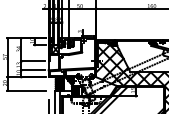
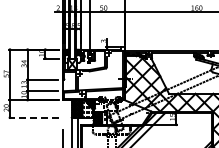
line: (25, 90) -> (33, 117), solid -> dashed

